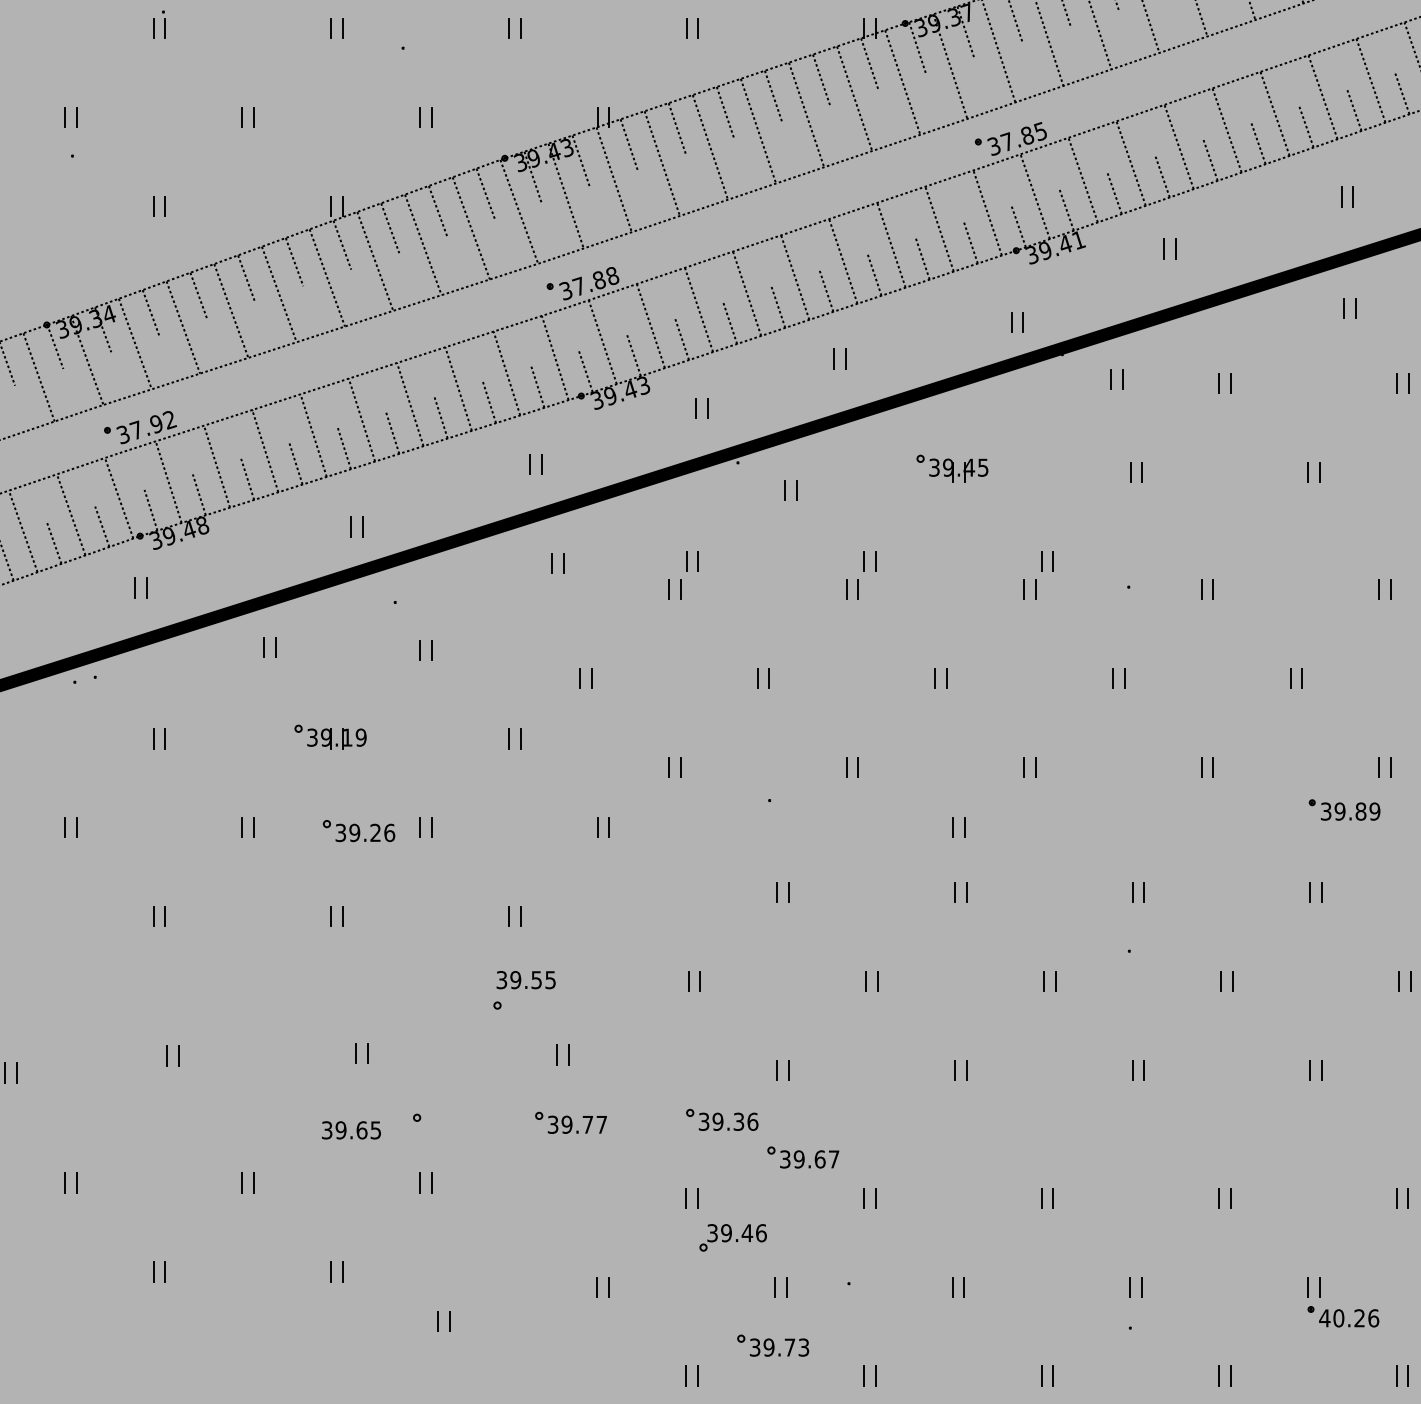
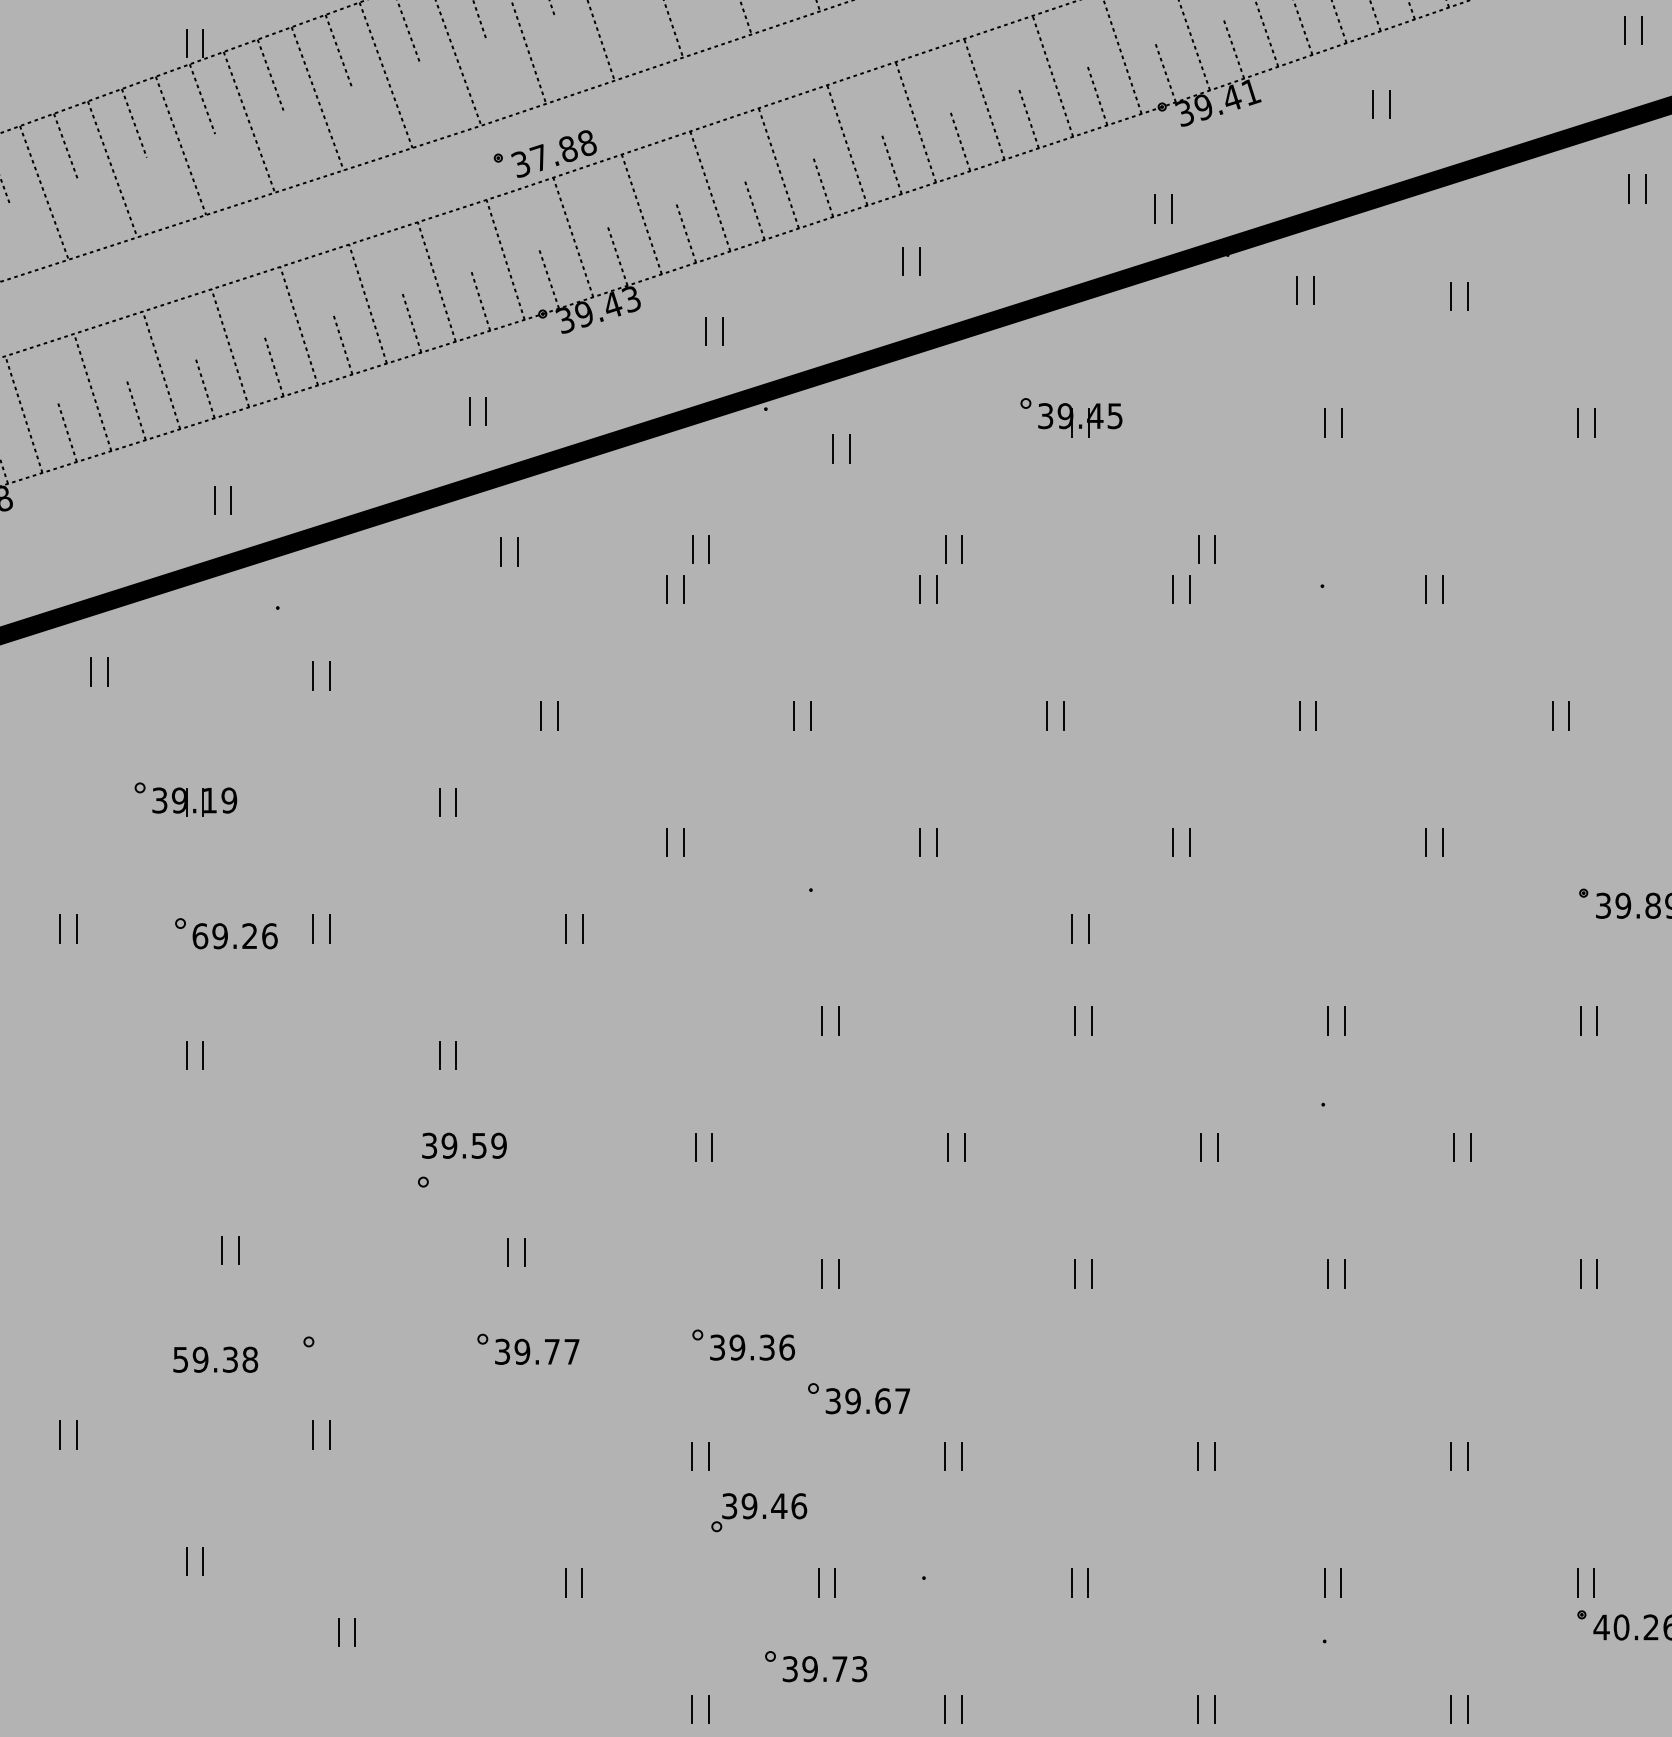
text: (340, 832) -> (199, 935), 39.26 -> 69.26
text: (550, 979) -> (498, 1144), 39.55 -> 39.59
text: (351, 1130) -> (215, 1359), 39.65 -> 59.38

